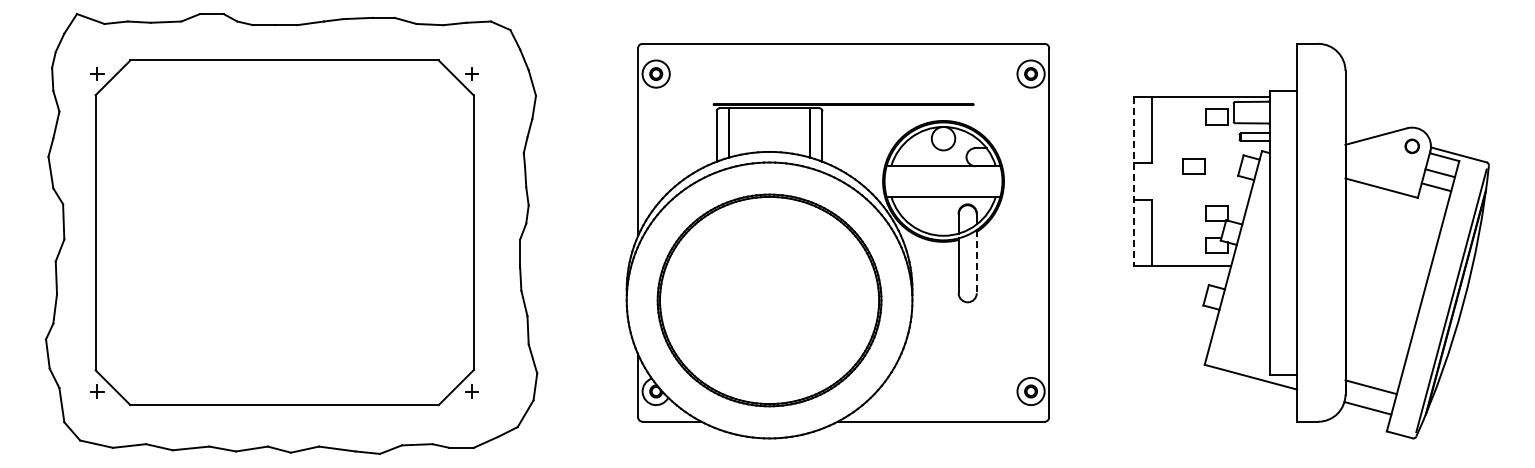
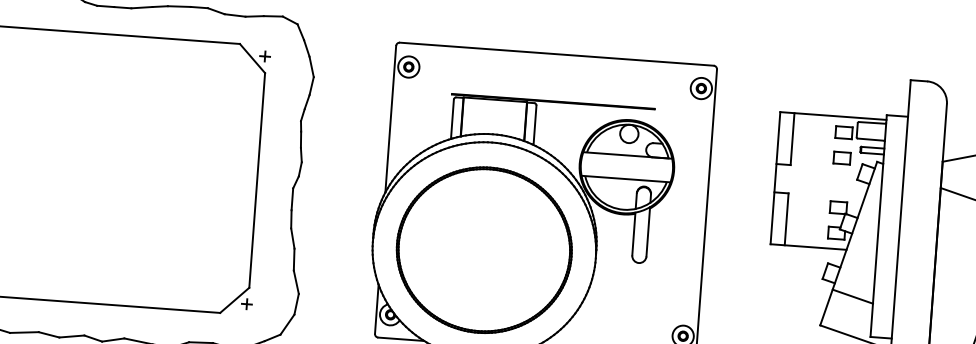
part: (1193, 166) -> (841, 158), moved
line: (1133, 181) -> (775, 178), dashed -> solid
line: (976, 261) -> (648, 231), dashed -> solid
line: (1243, 325) -> (852, 296), added

